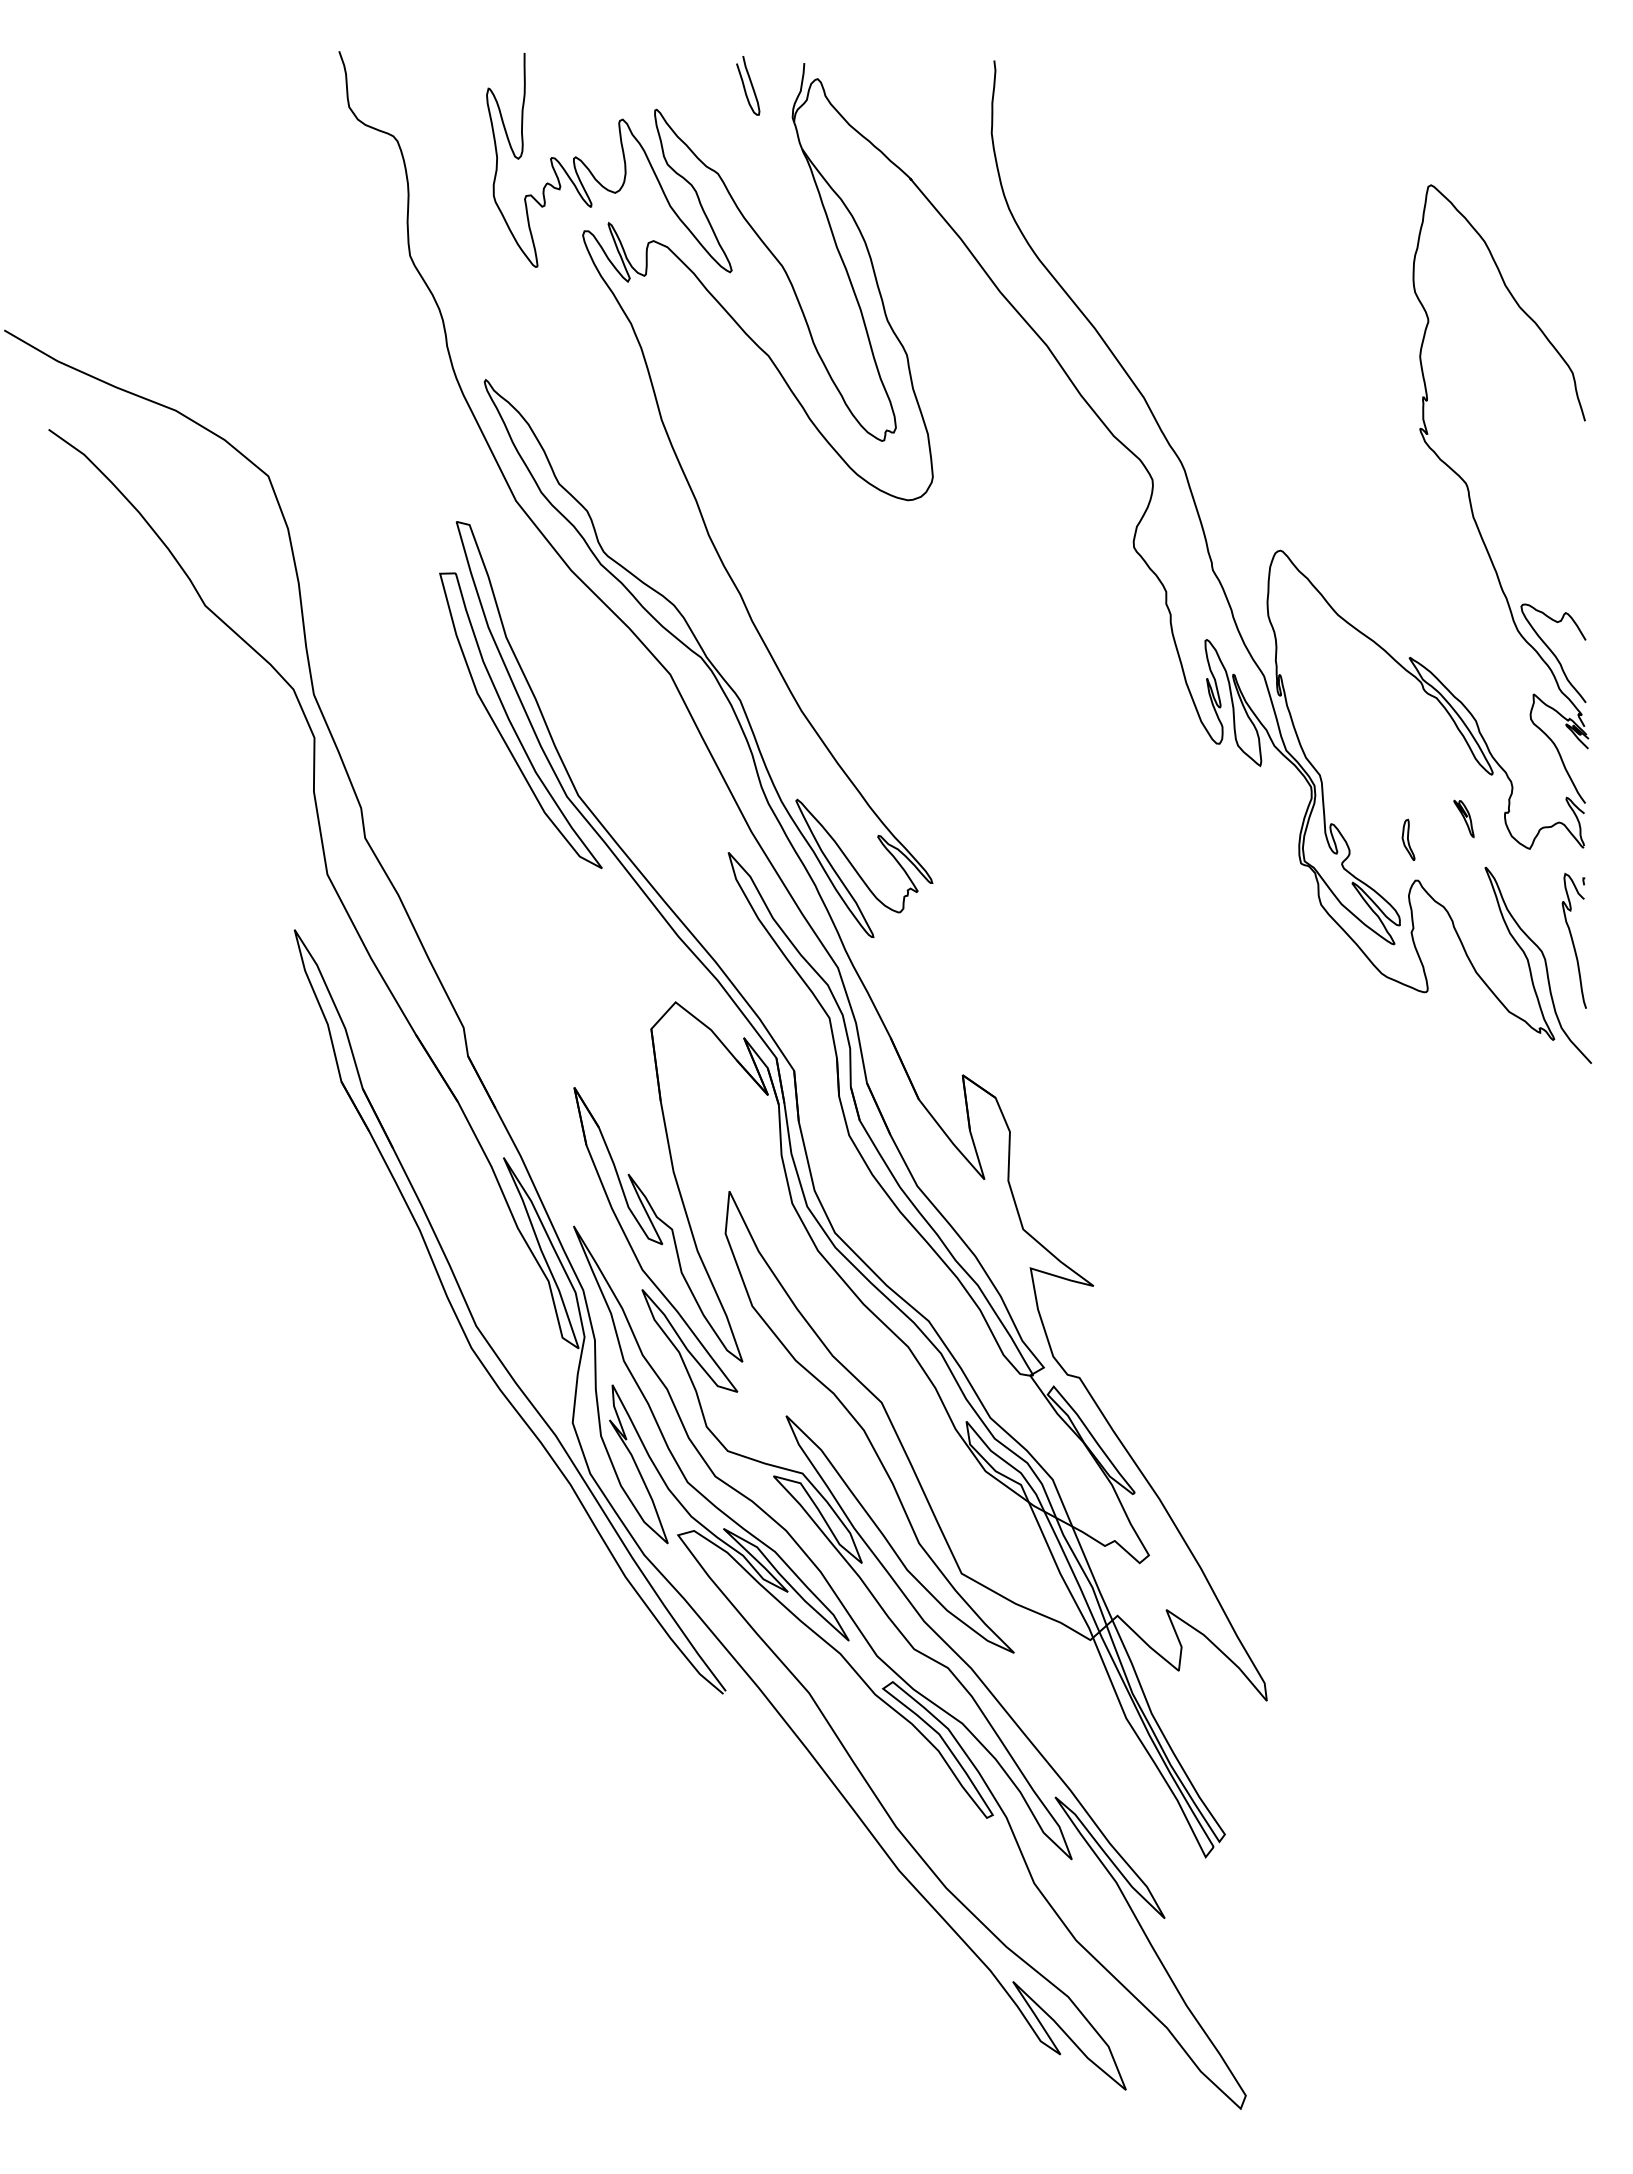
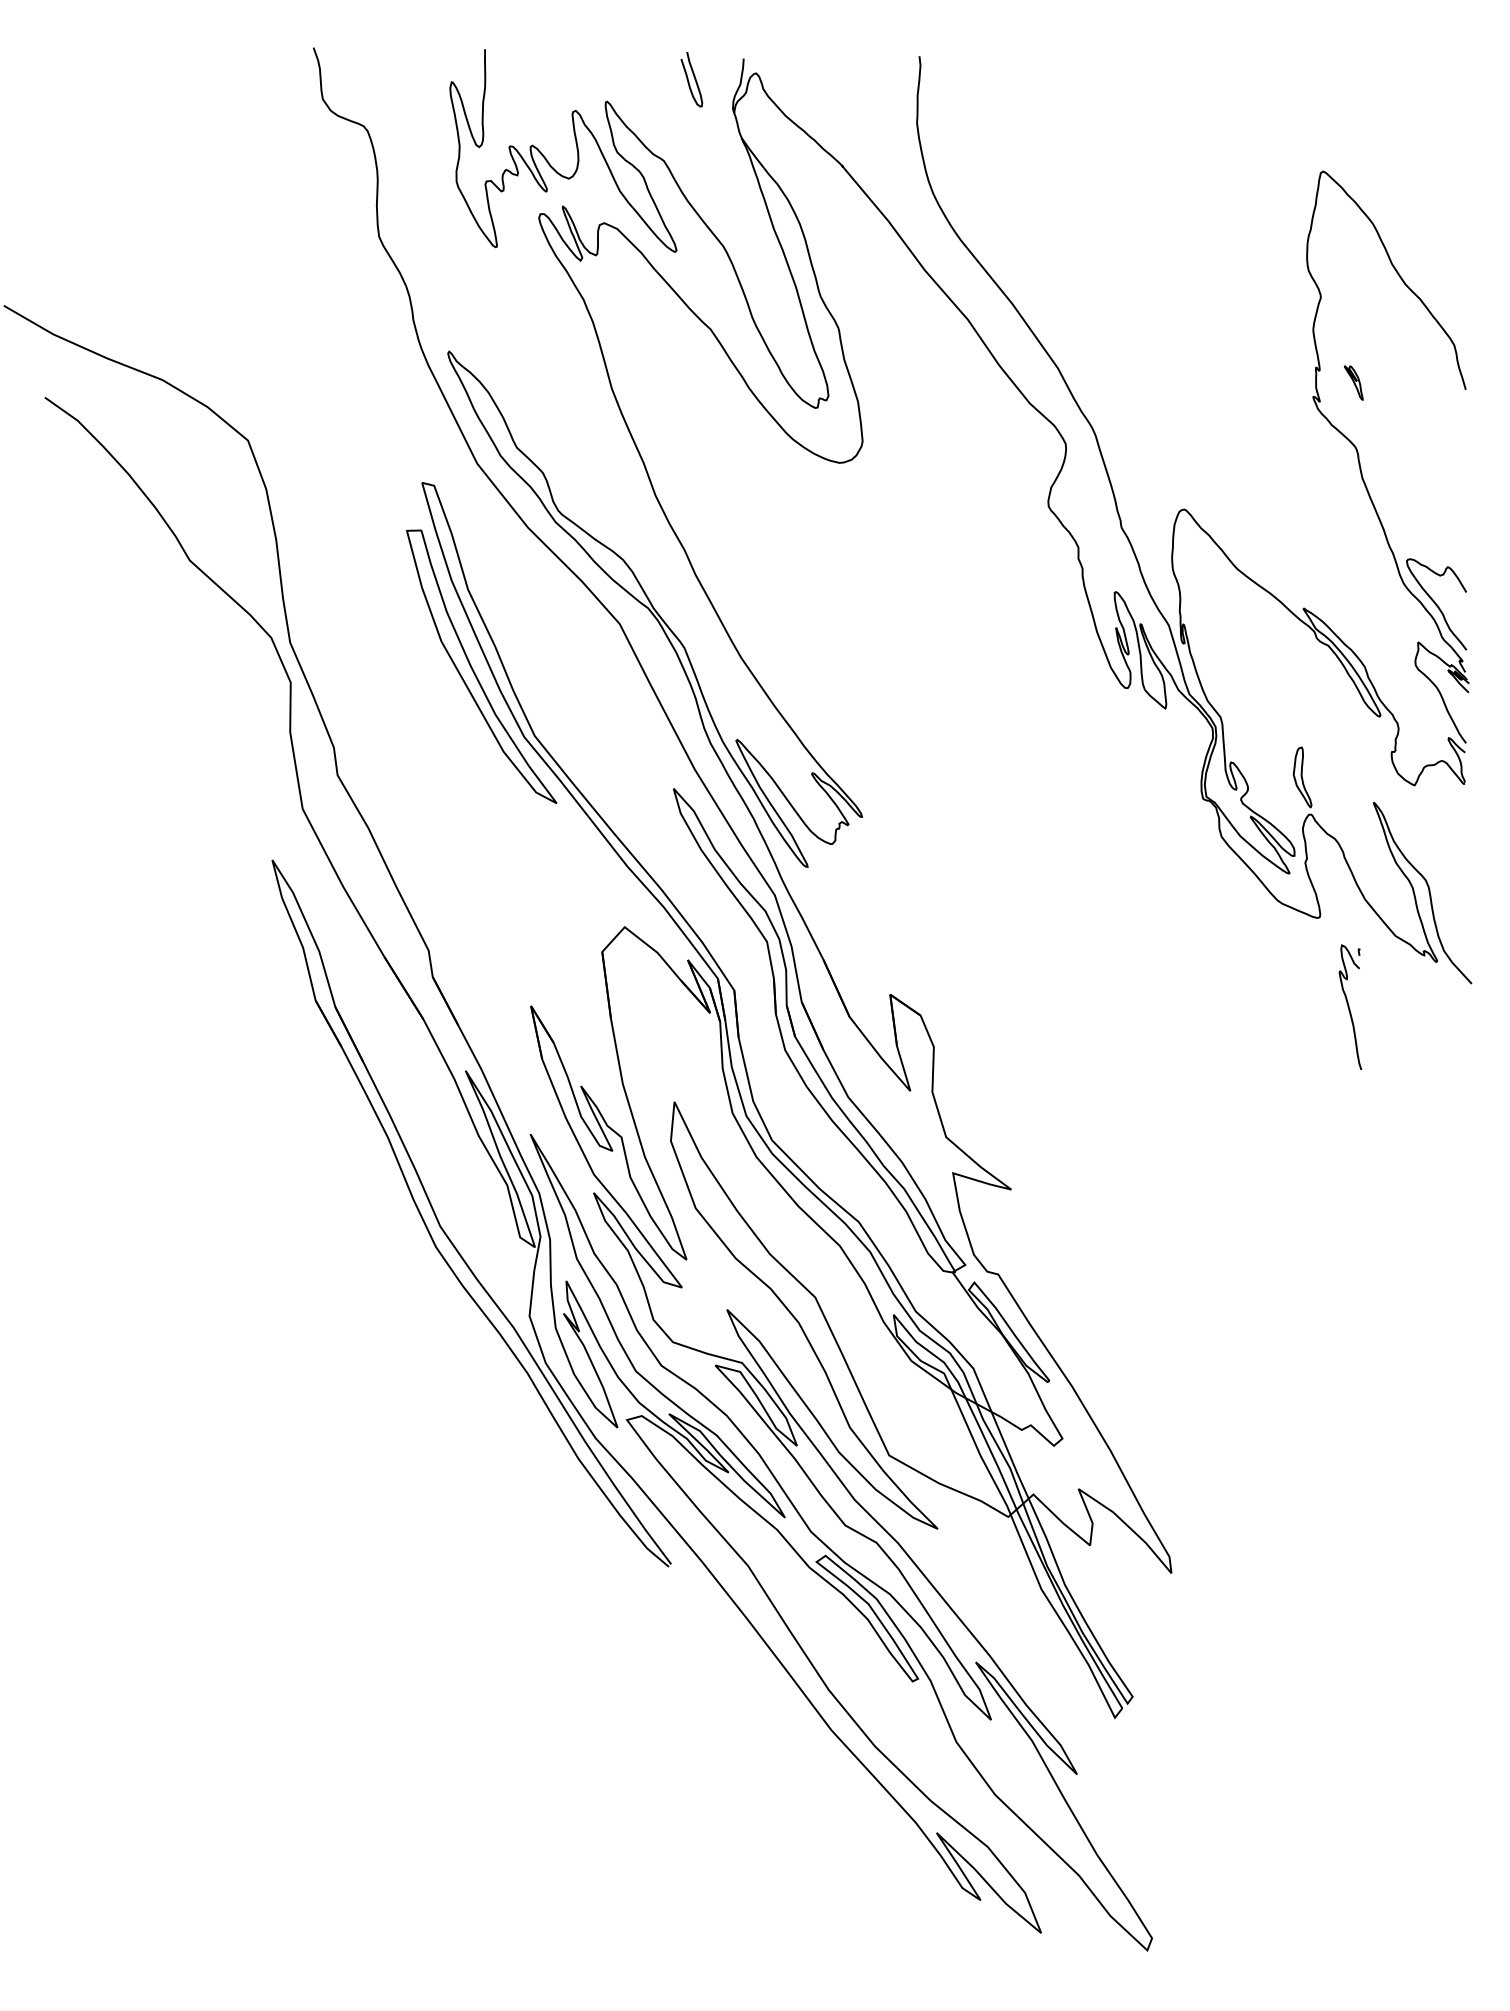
part: (1463, 818) -> (1353, 382), moved
part: (1408, 839) -> (1302, 776), size x1.6
part: (1573, 940) -> (1349, 1006), moved

